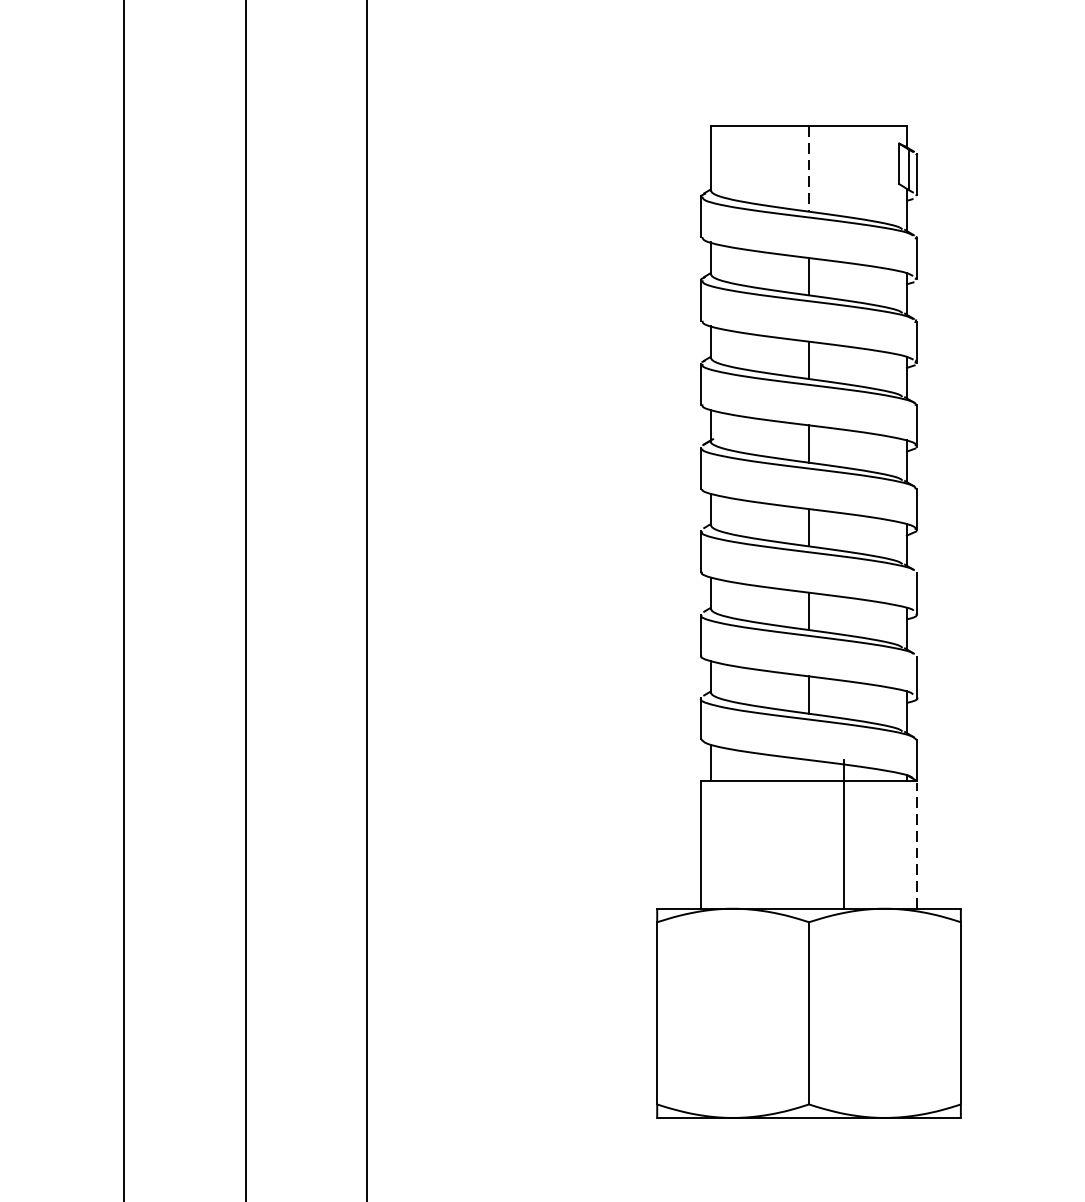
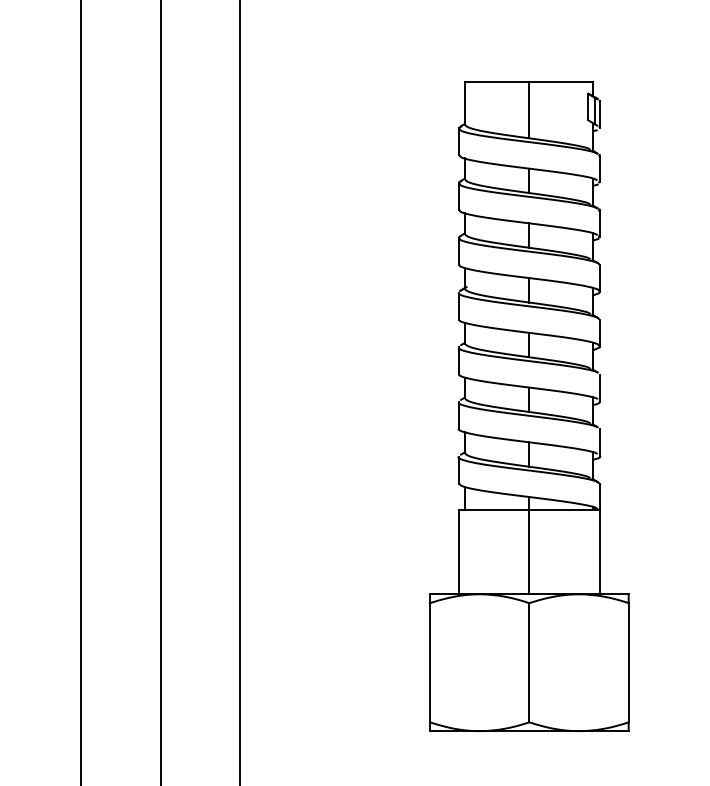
line: (809, 169) -> (529, 110), dashed -> solid
line: (844, 834) -> (529, 545), moved
line: (916, 844) -> (599, 552), dashed -> solid

